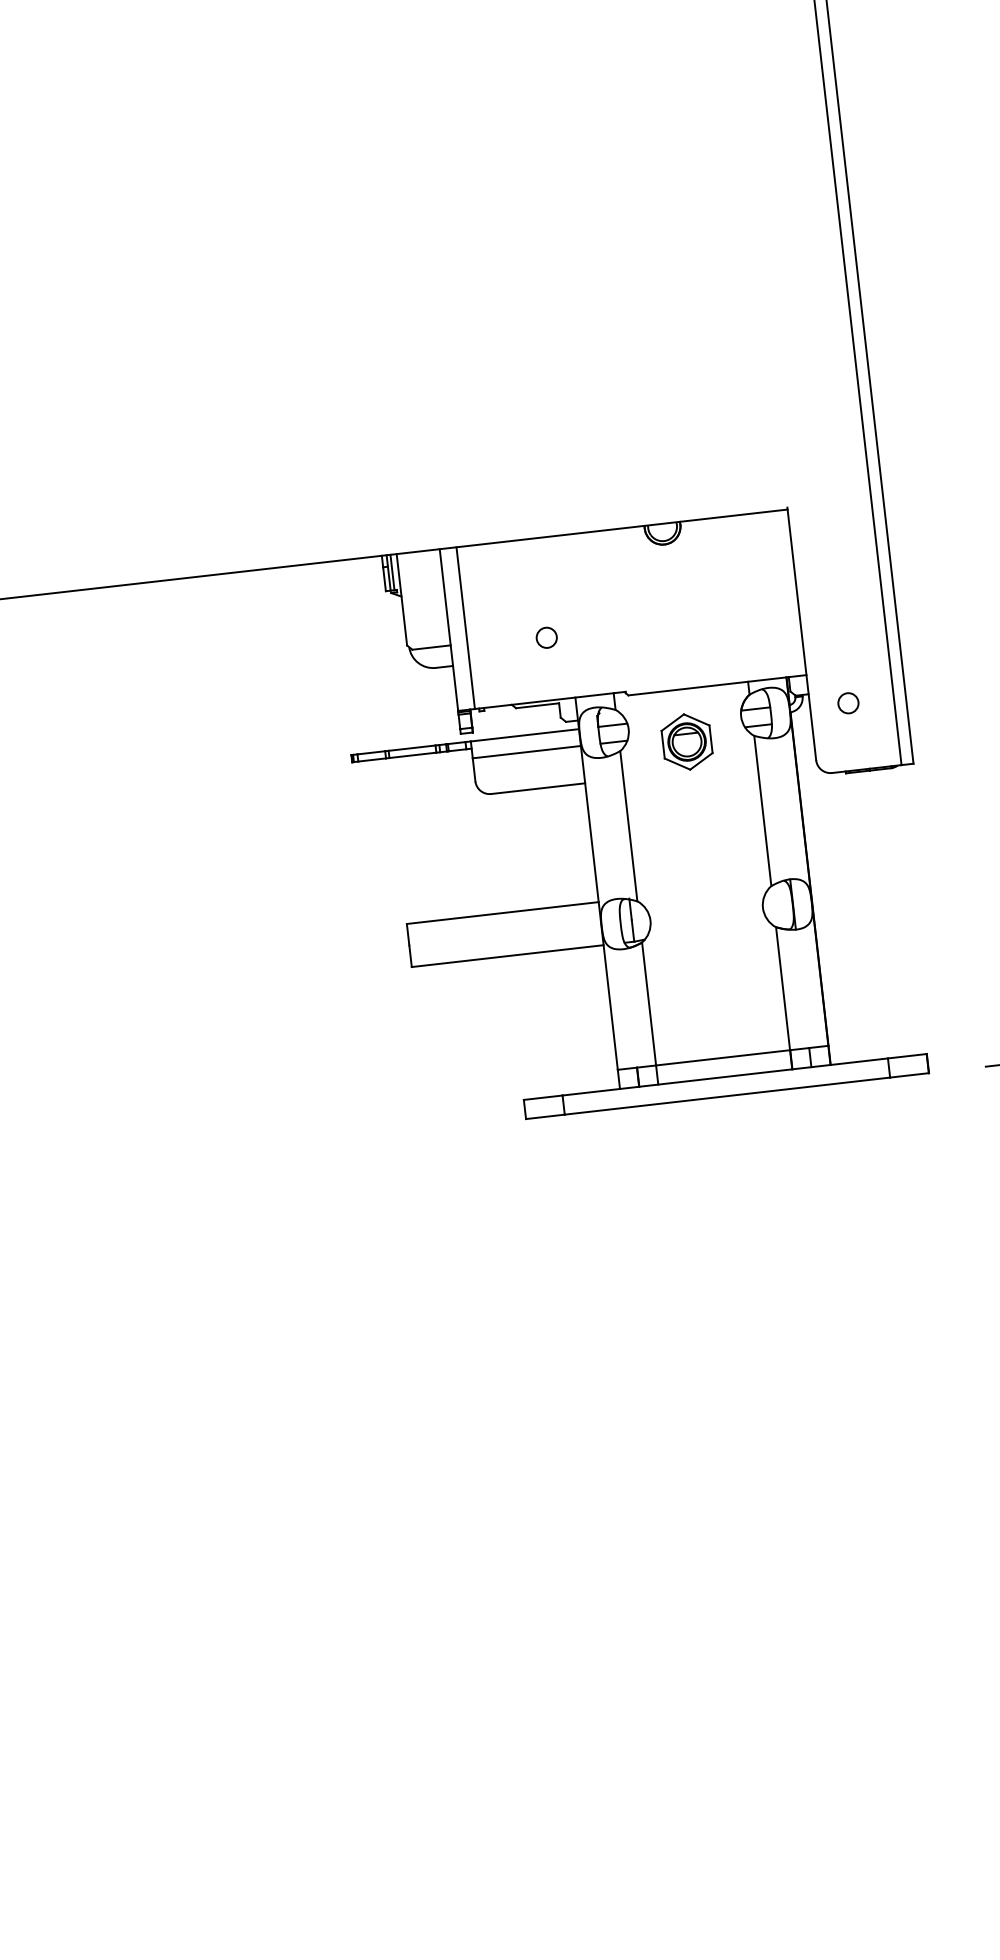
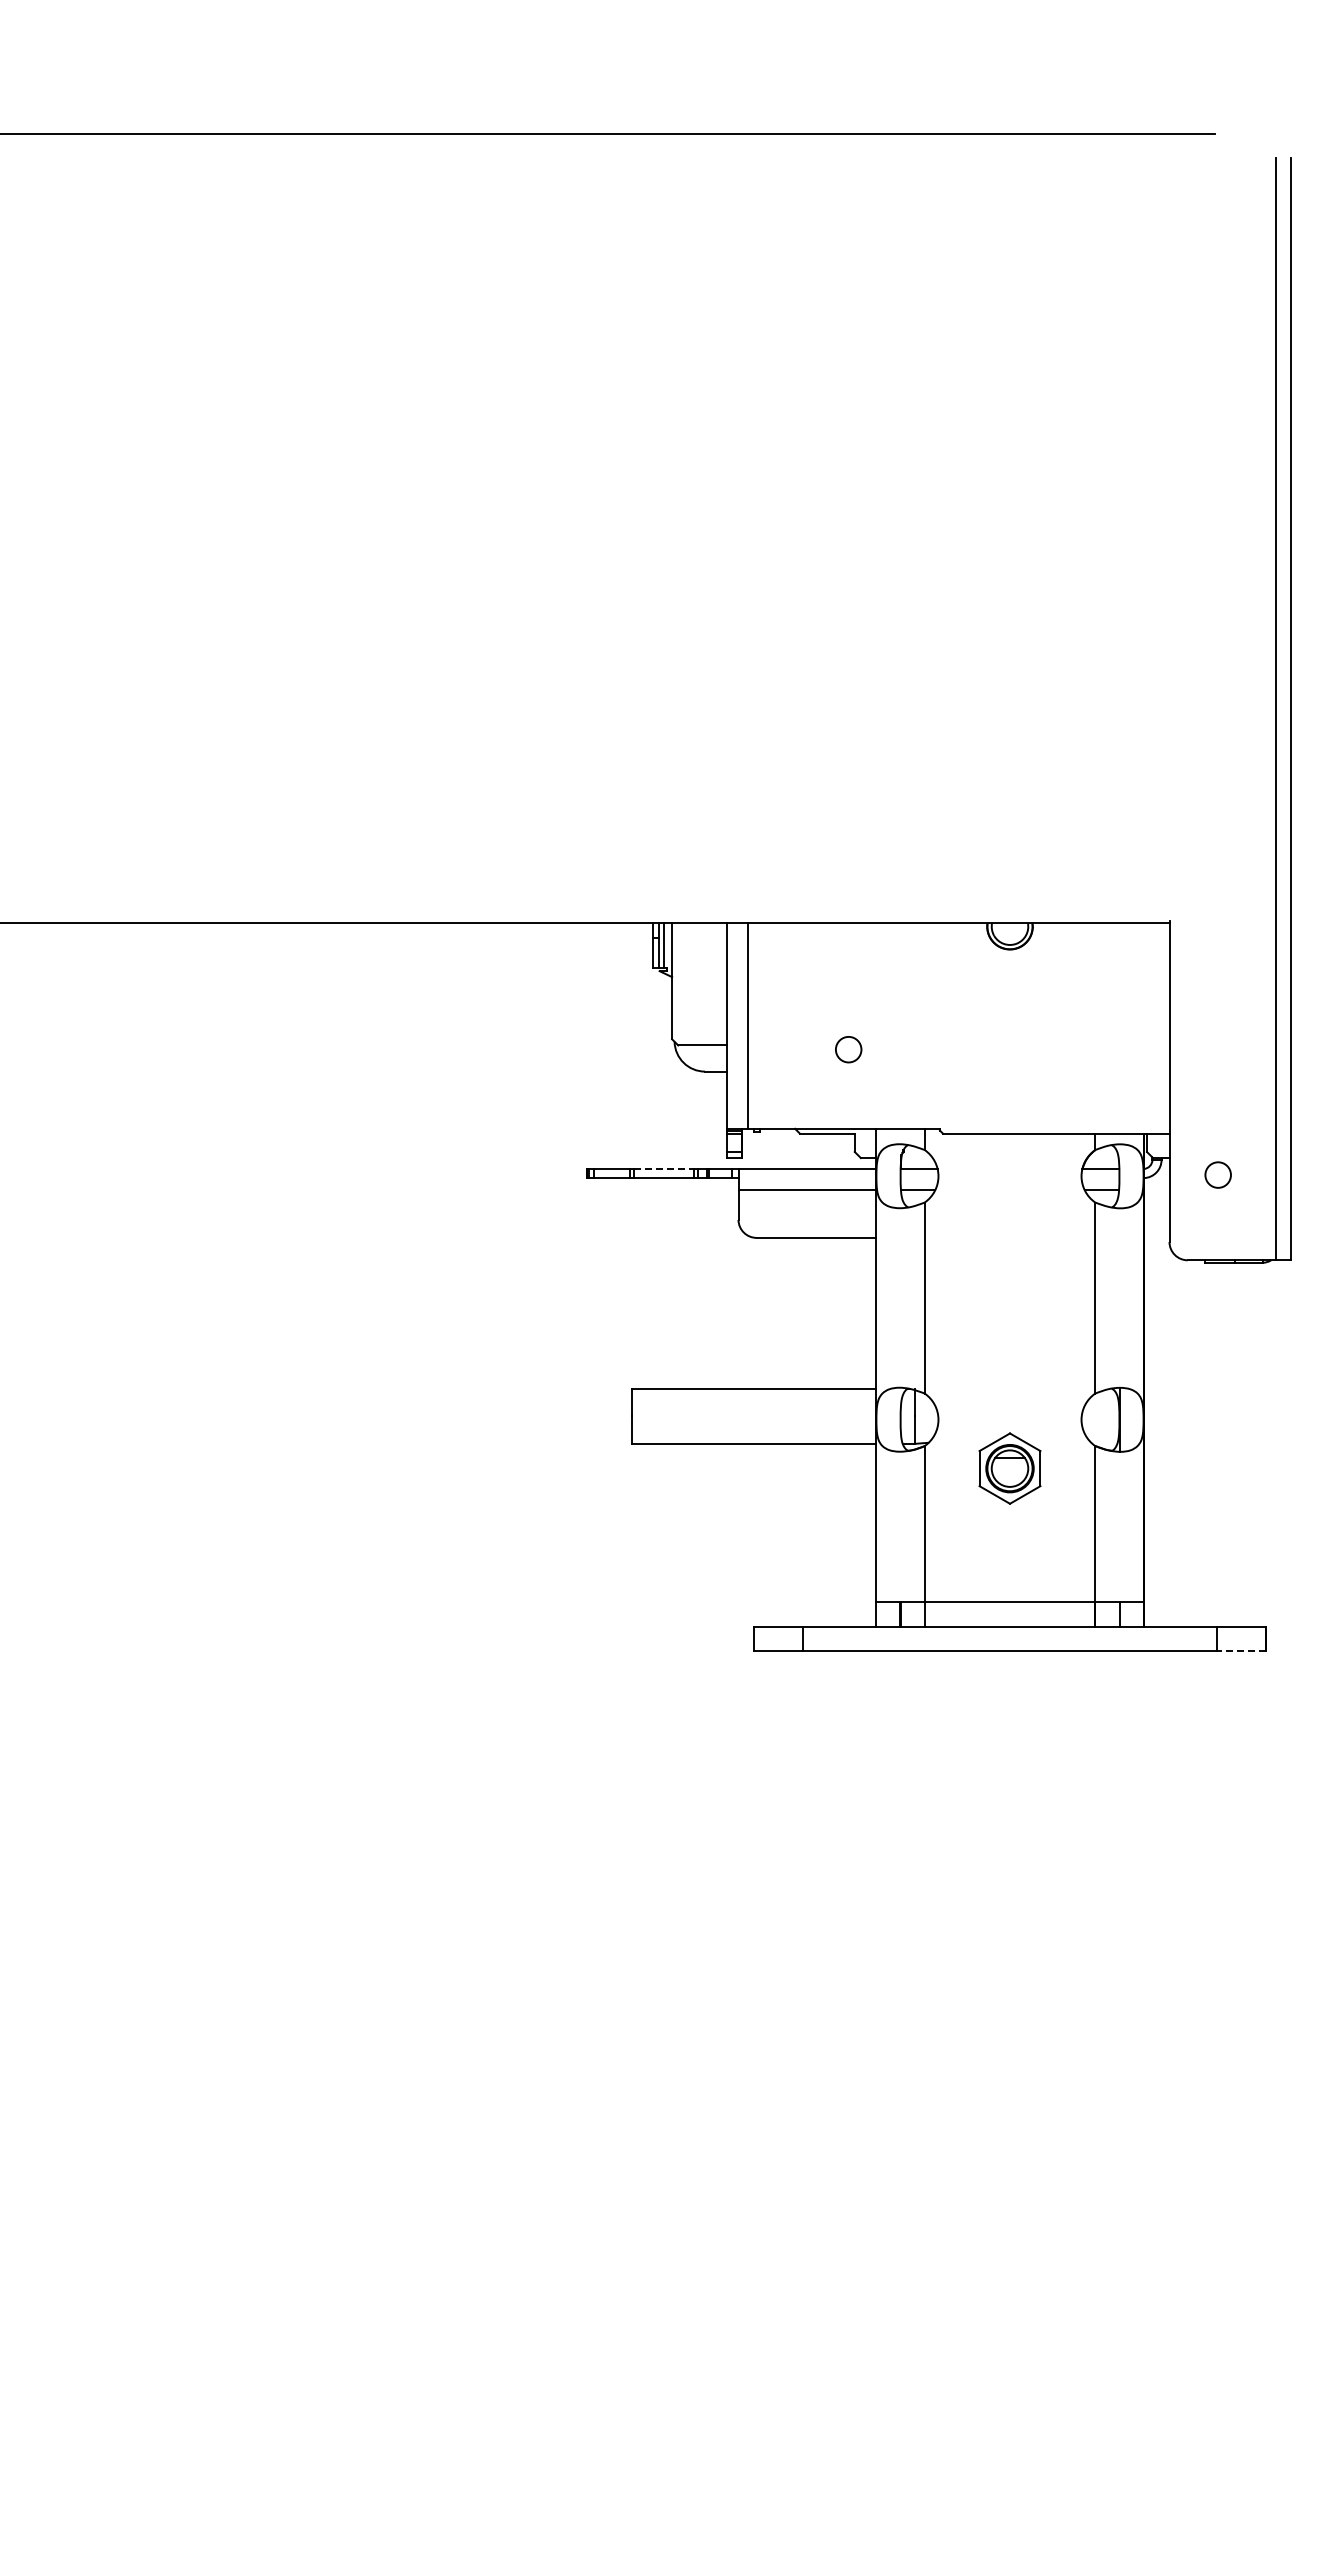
part: (686, 741) -> (1009, 1468), moved
line: (411, 748) -> (663, 1169), solid -> dashed
line: (909, 1075) -> (1241, 1651), solid -> dashed

